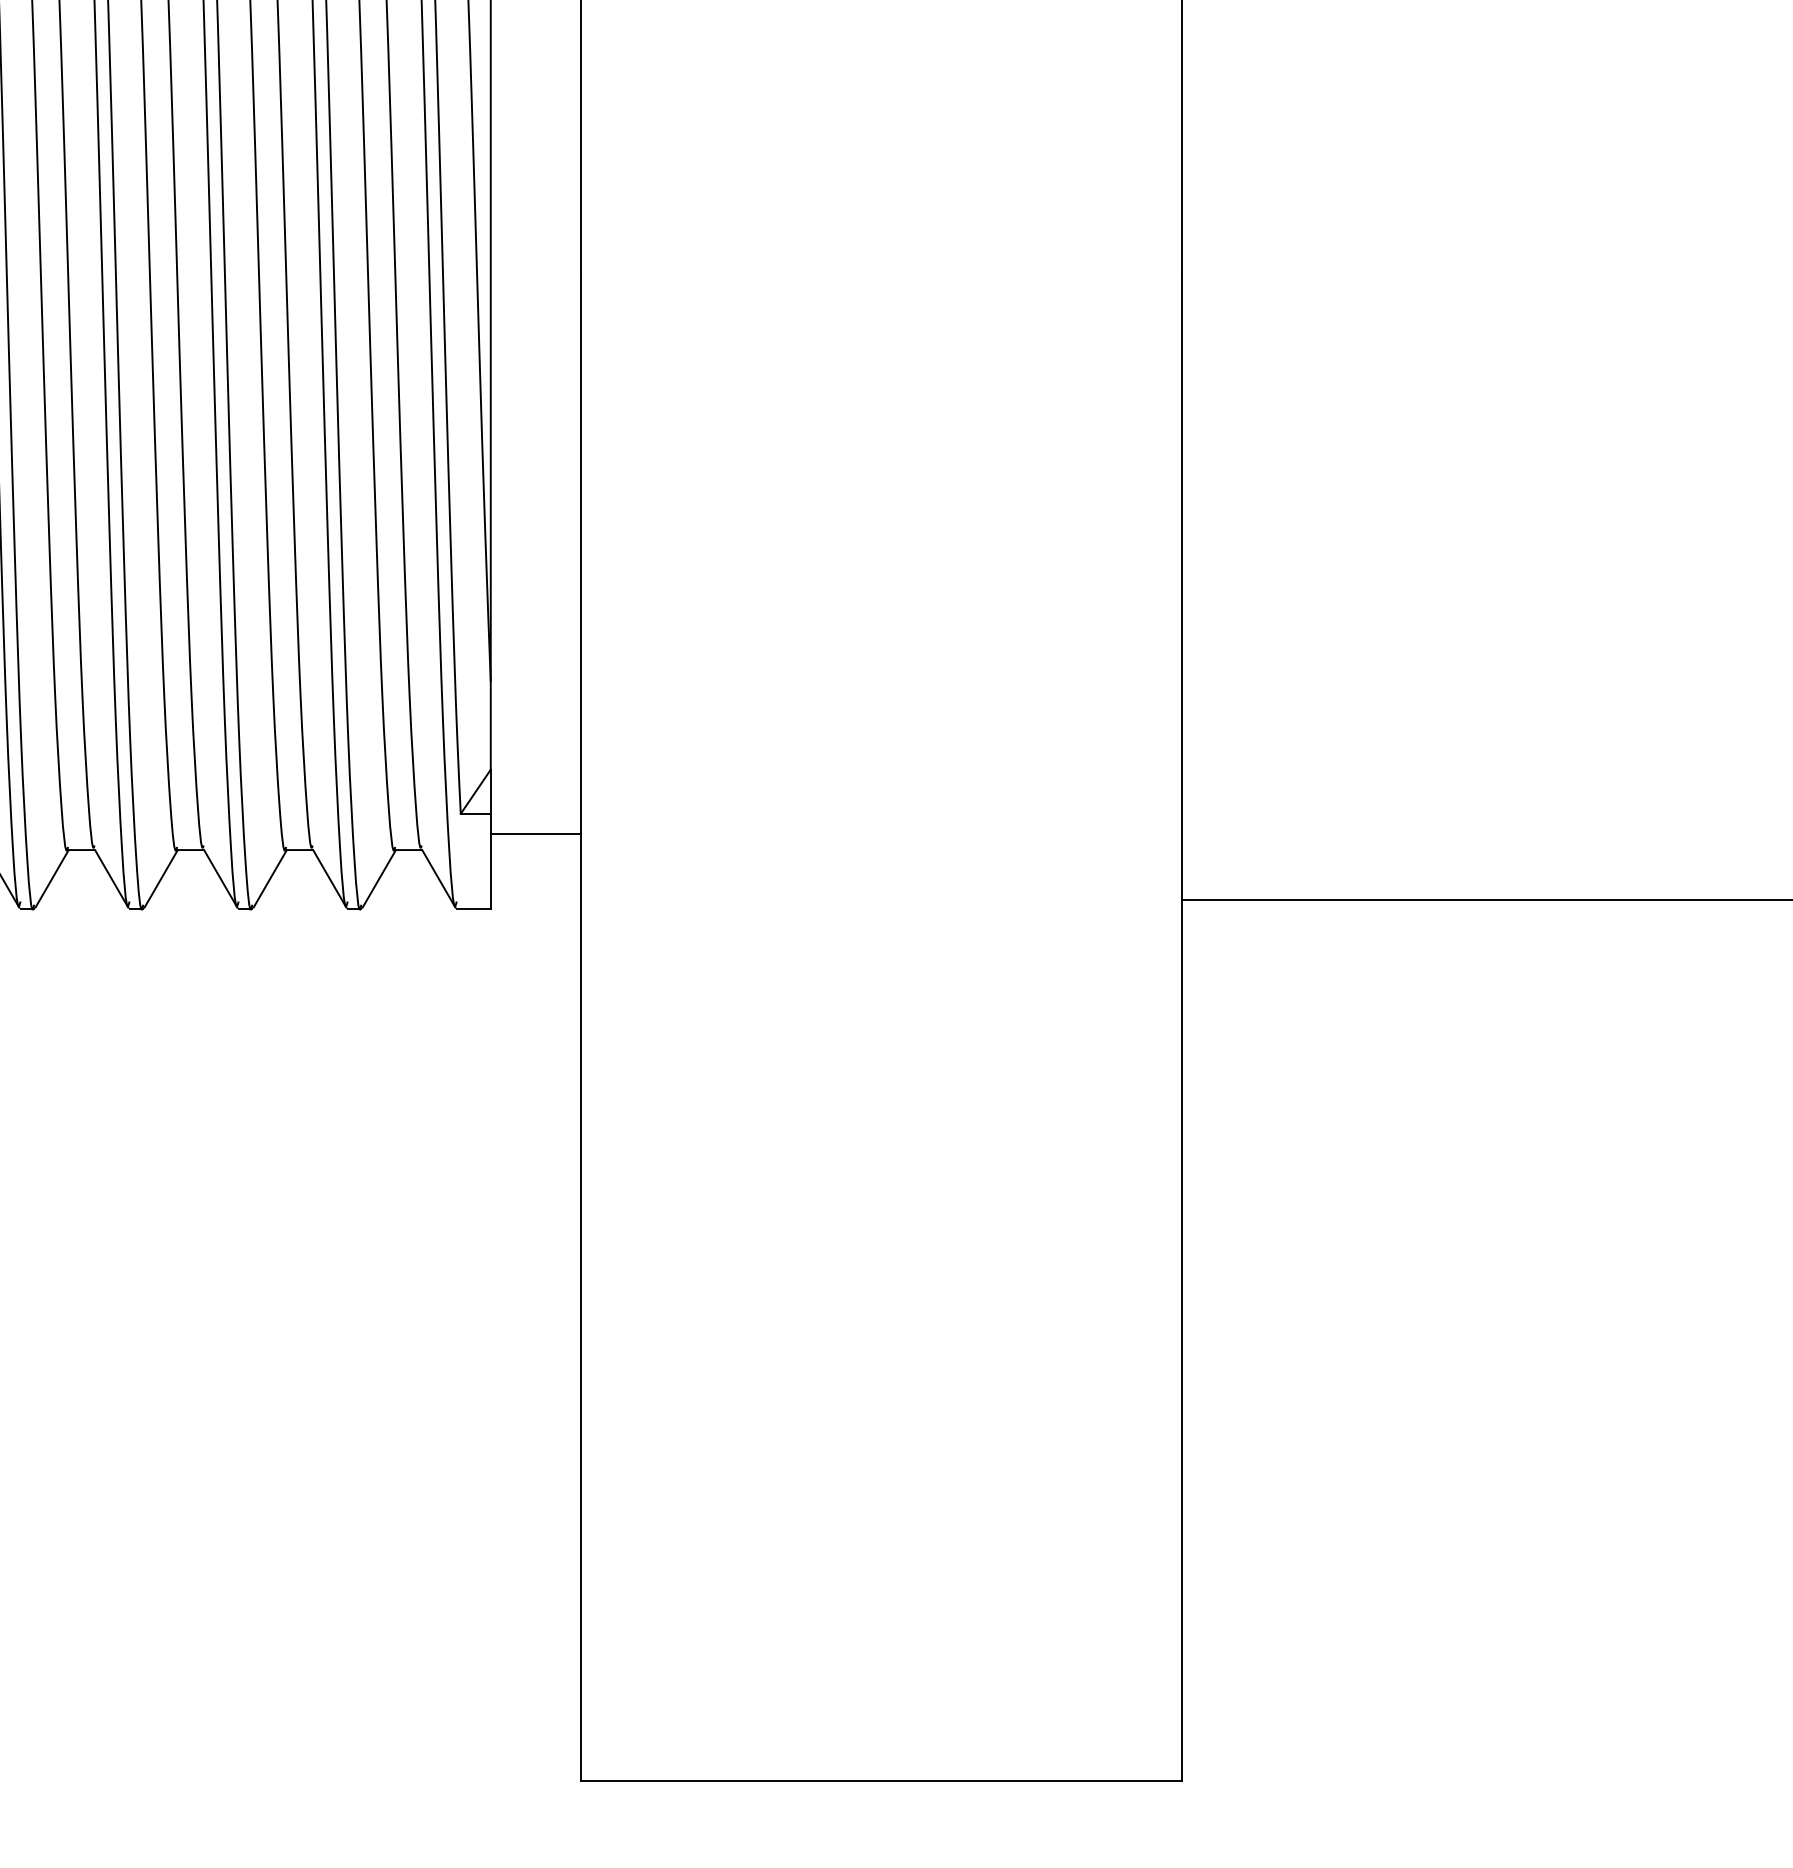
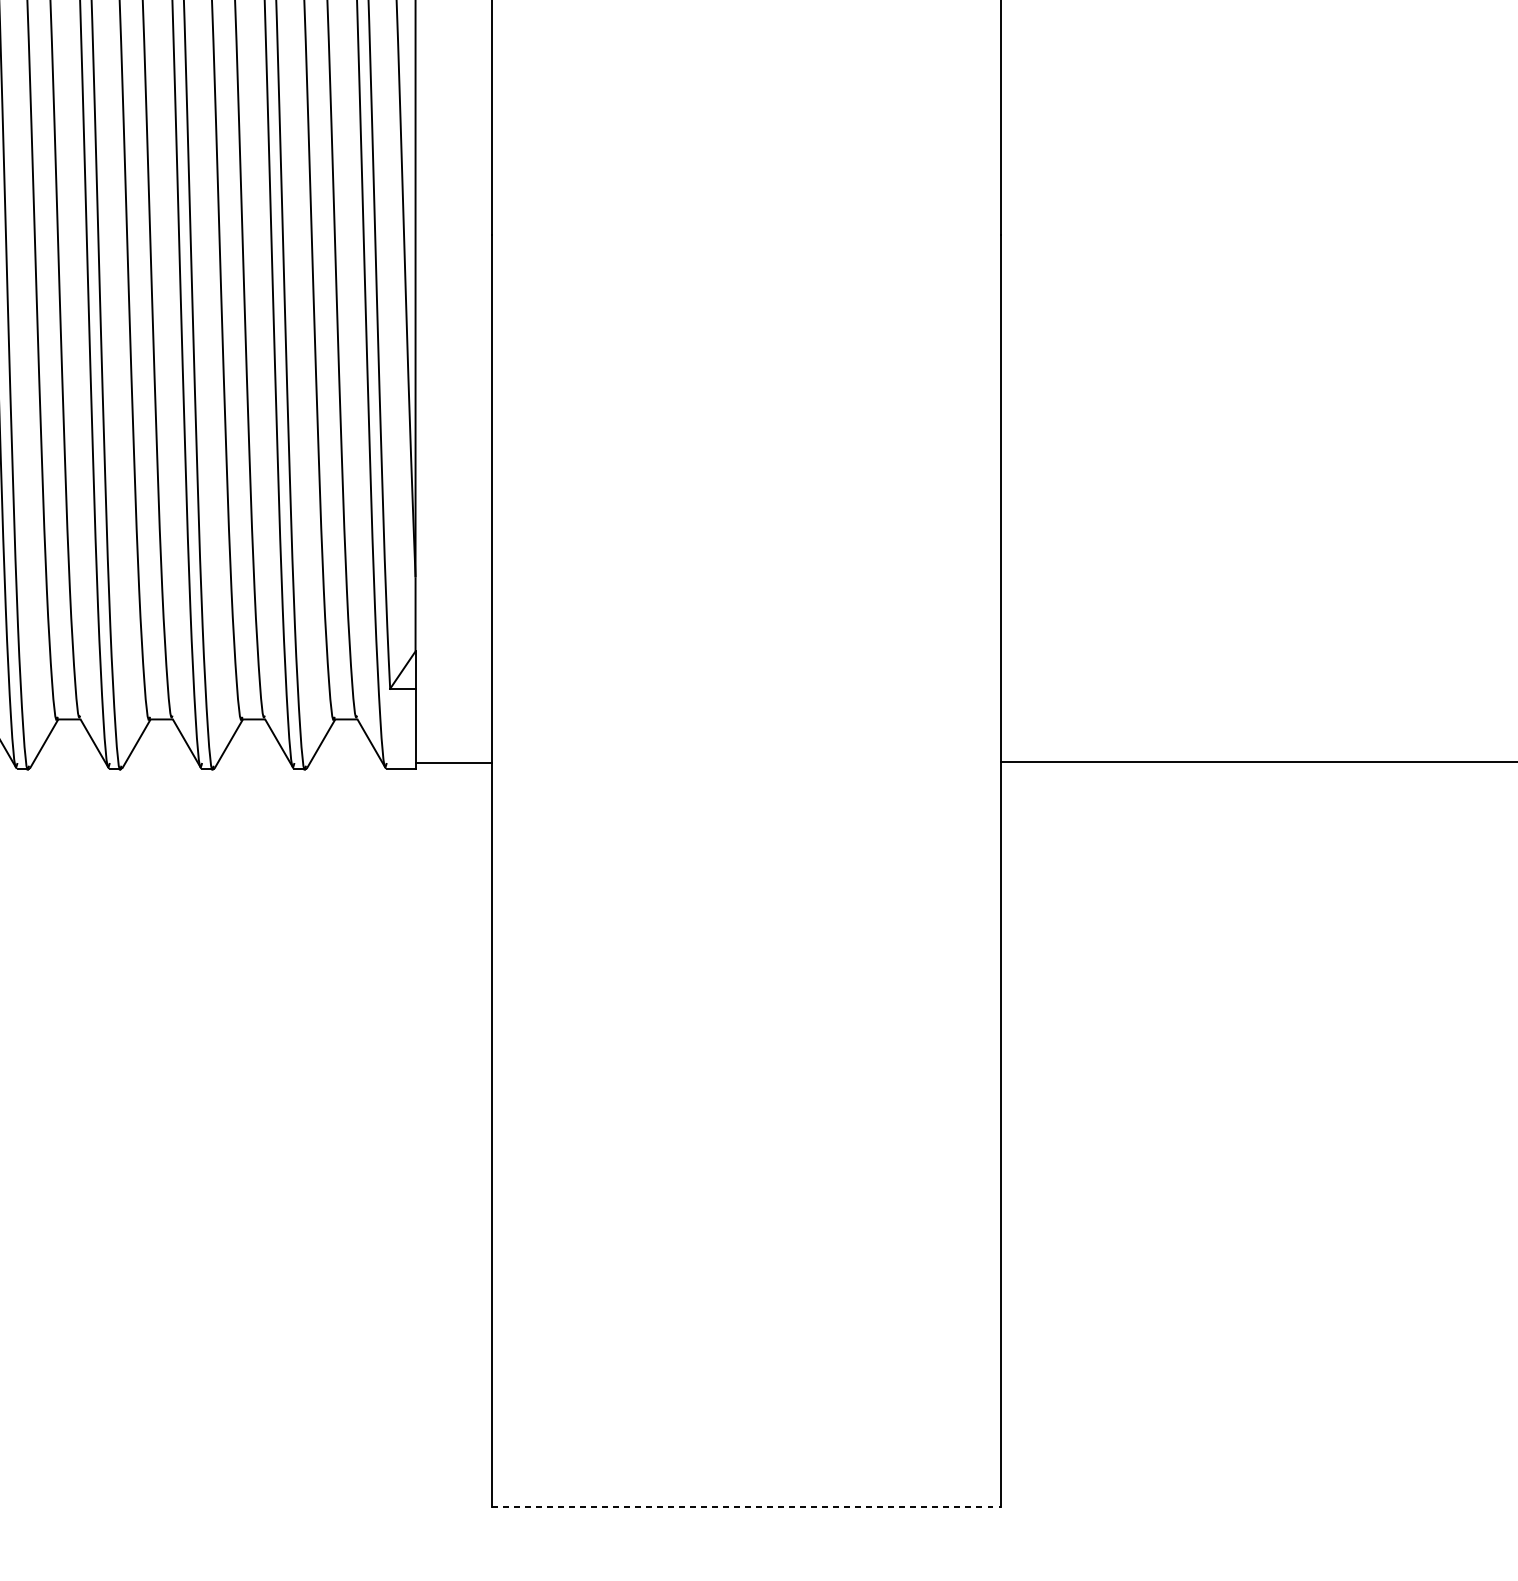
line: (535, 834) -> (453, 763), moved
line: (881, 1780) -> (746, 1507), solid -> dashed

